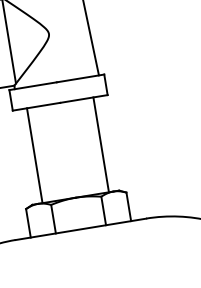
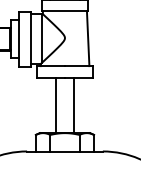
line: (101, 144) -> (74, 105), moved
line: (34, 155) -> (55, 105), moved

